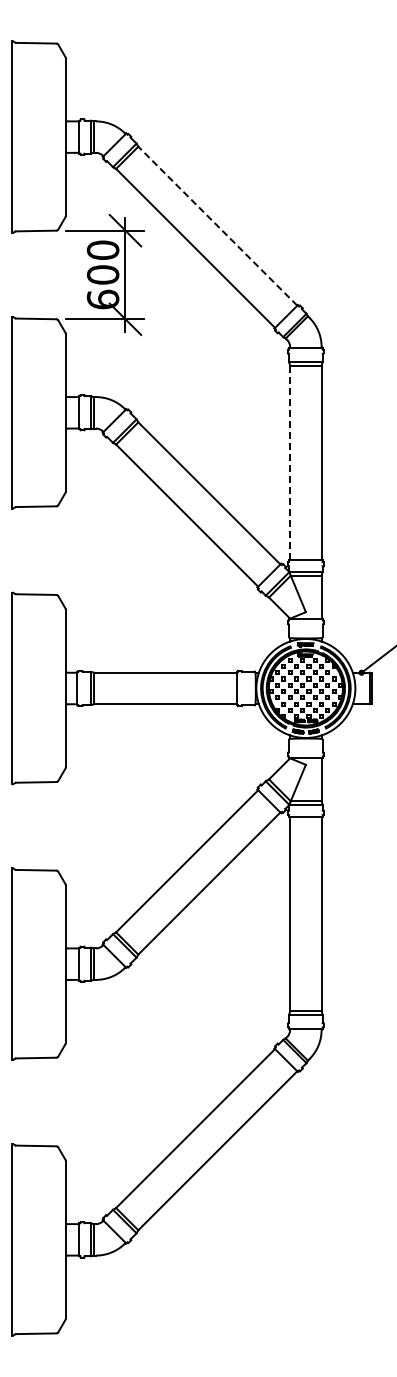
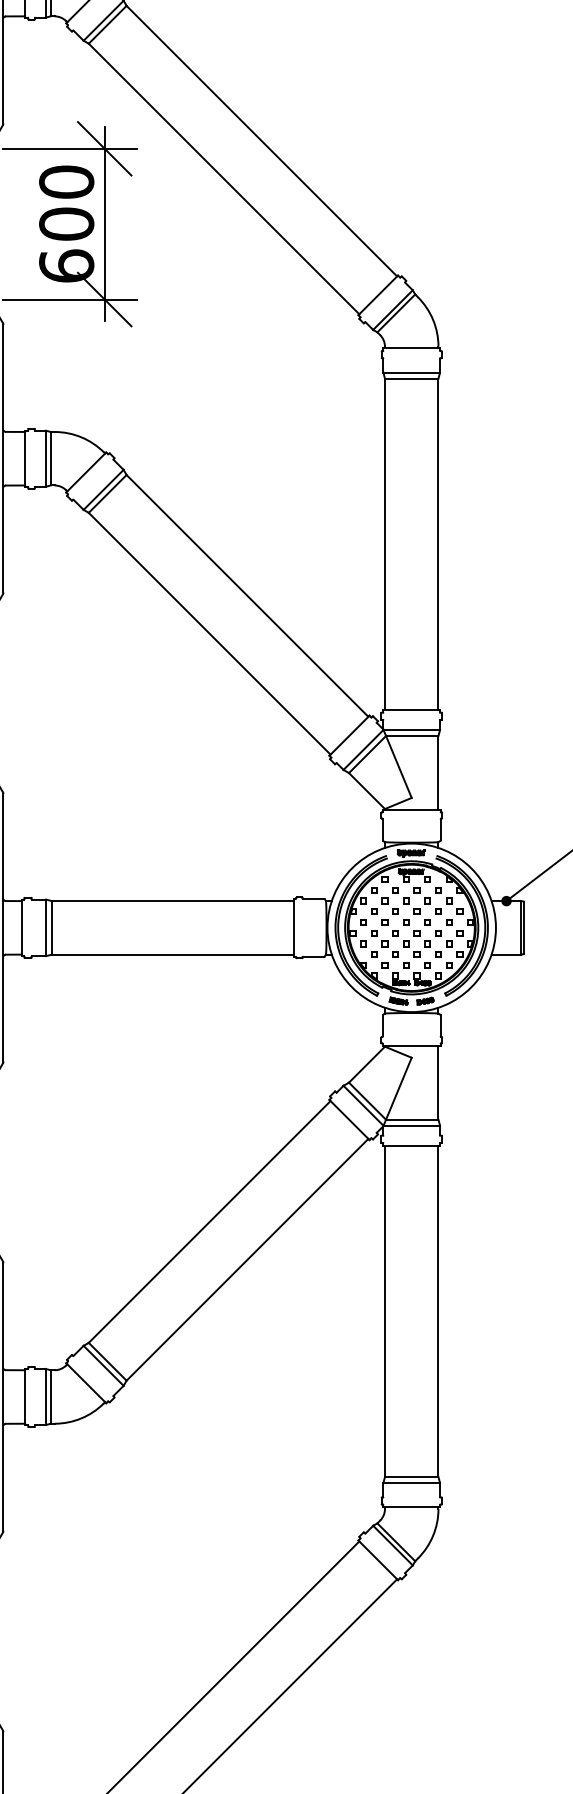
line: (217, 225) -> (261, 139), dashed -> solid
line: (290, 462) -> (385, 543), dashed -> solid

